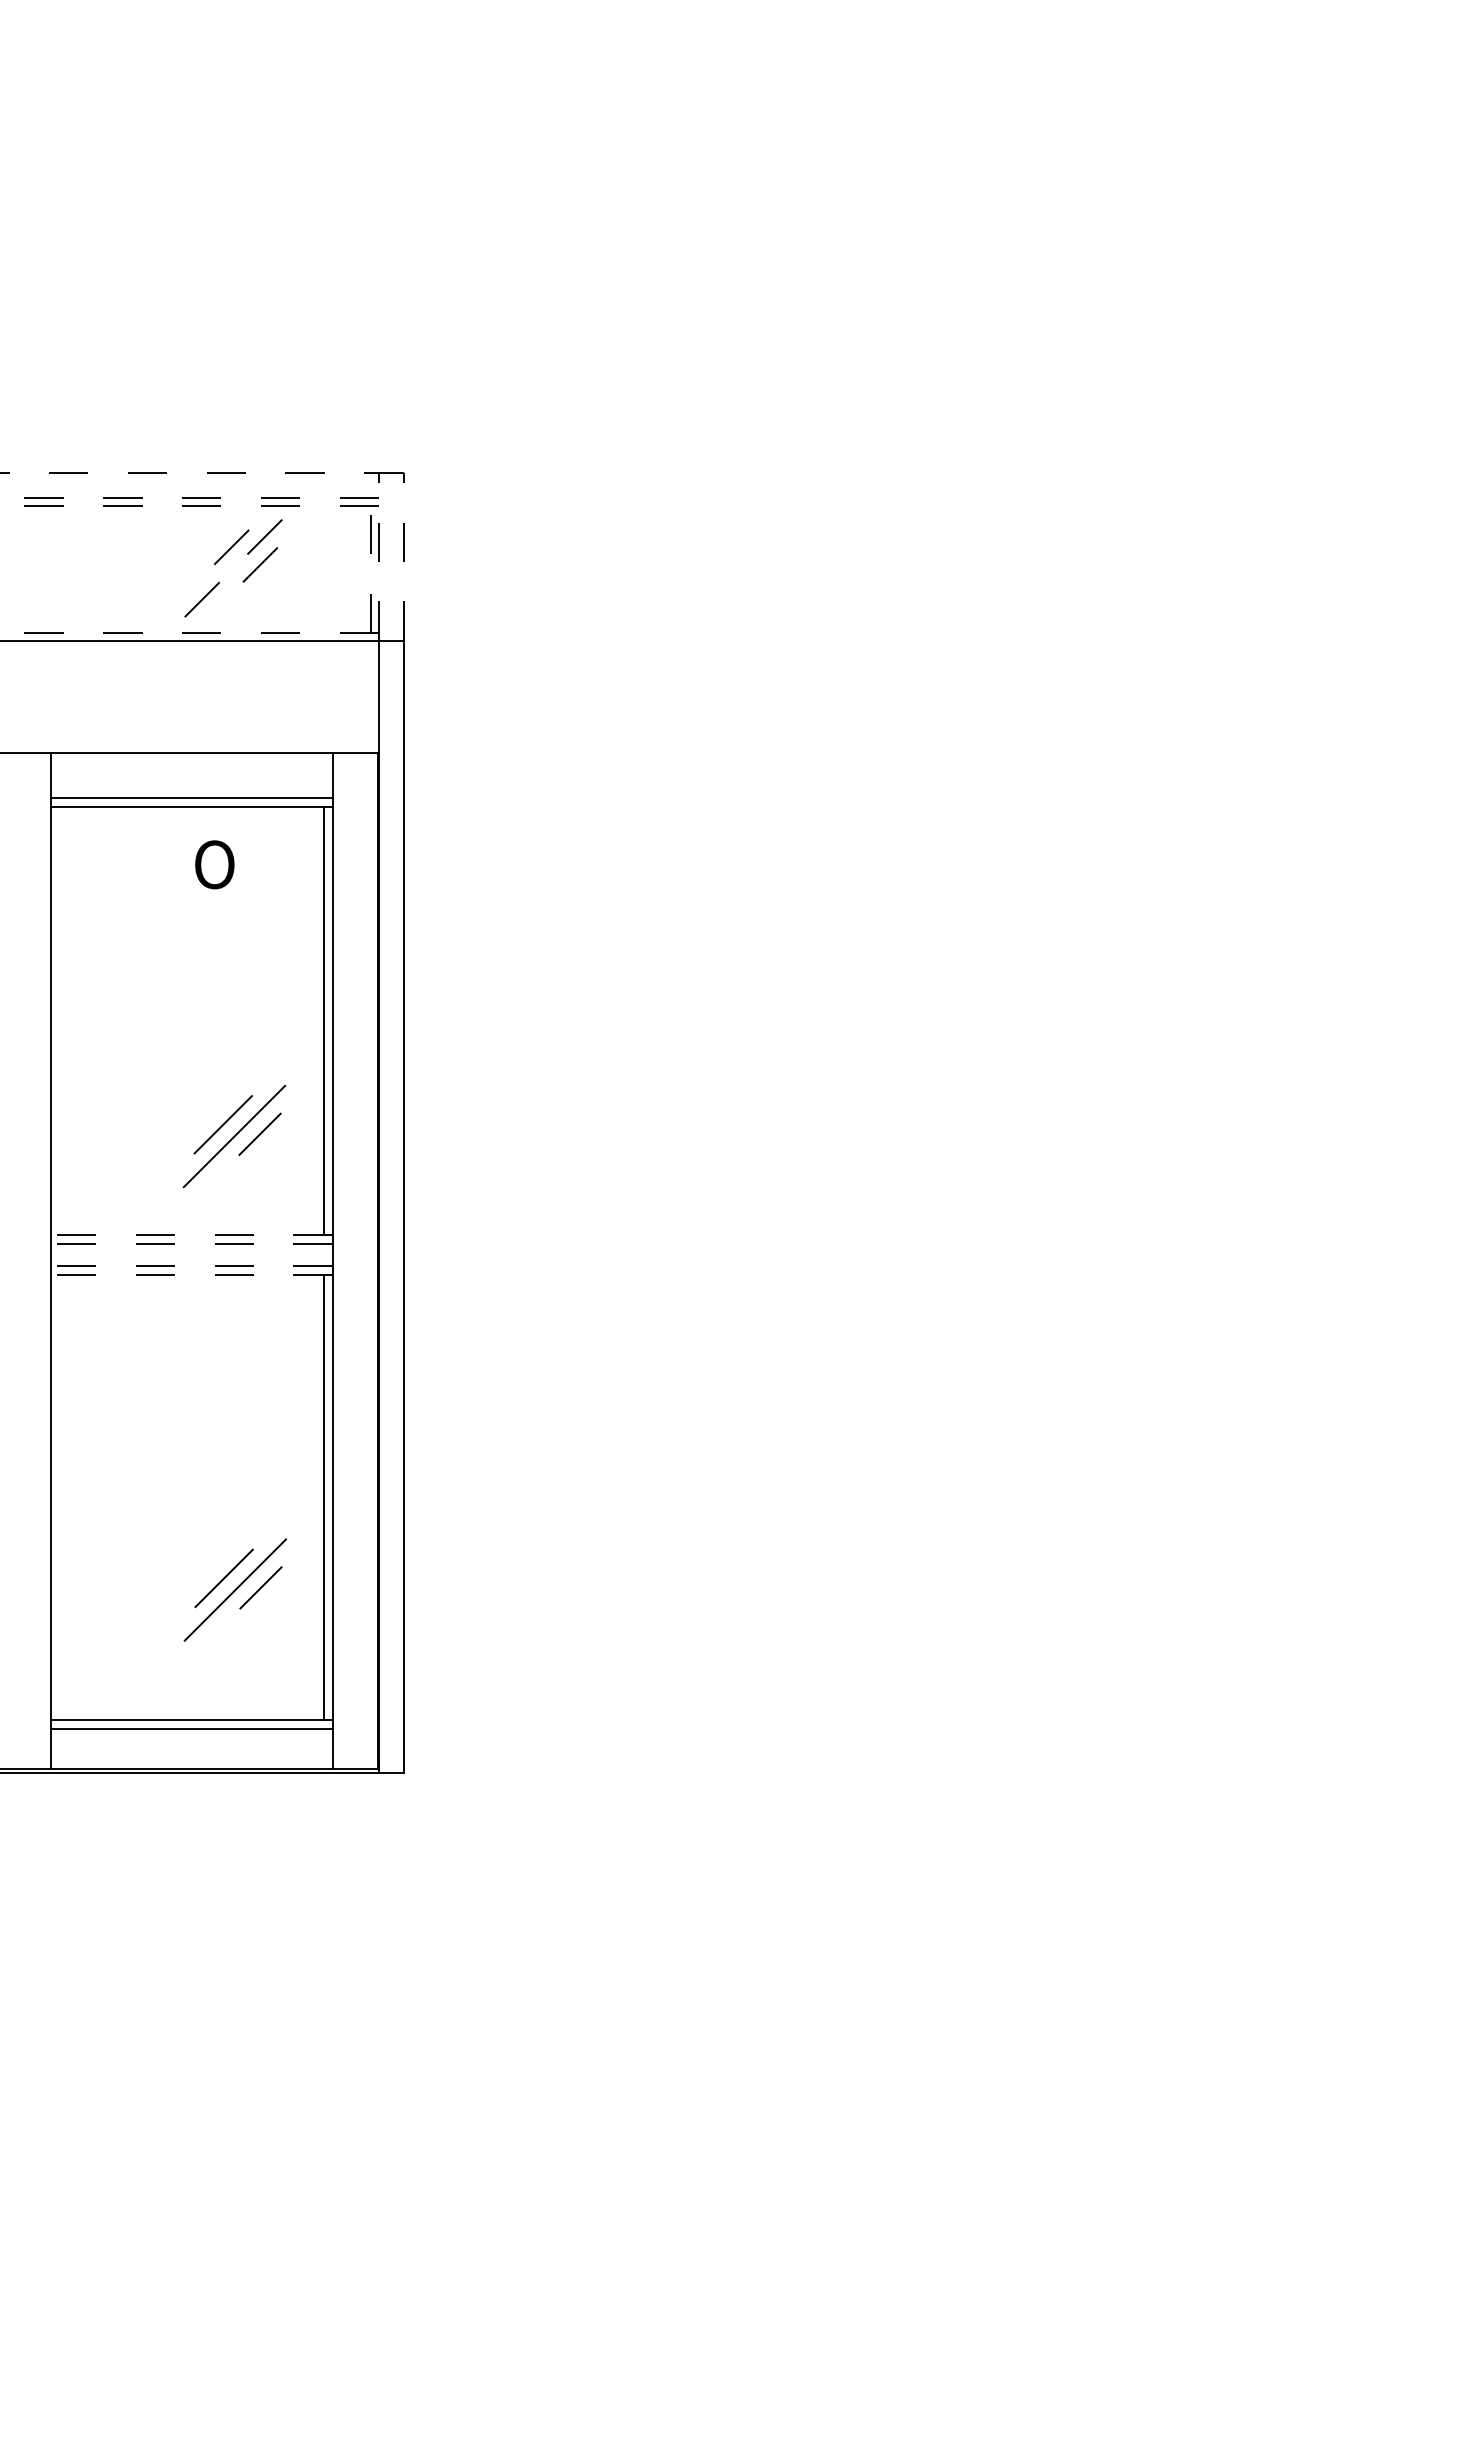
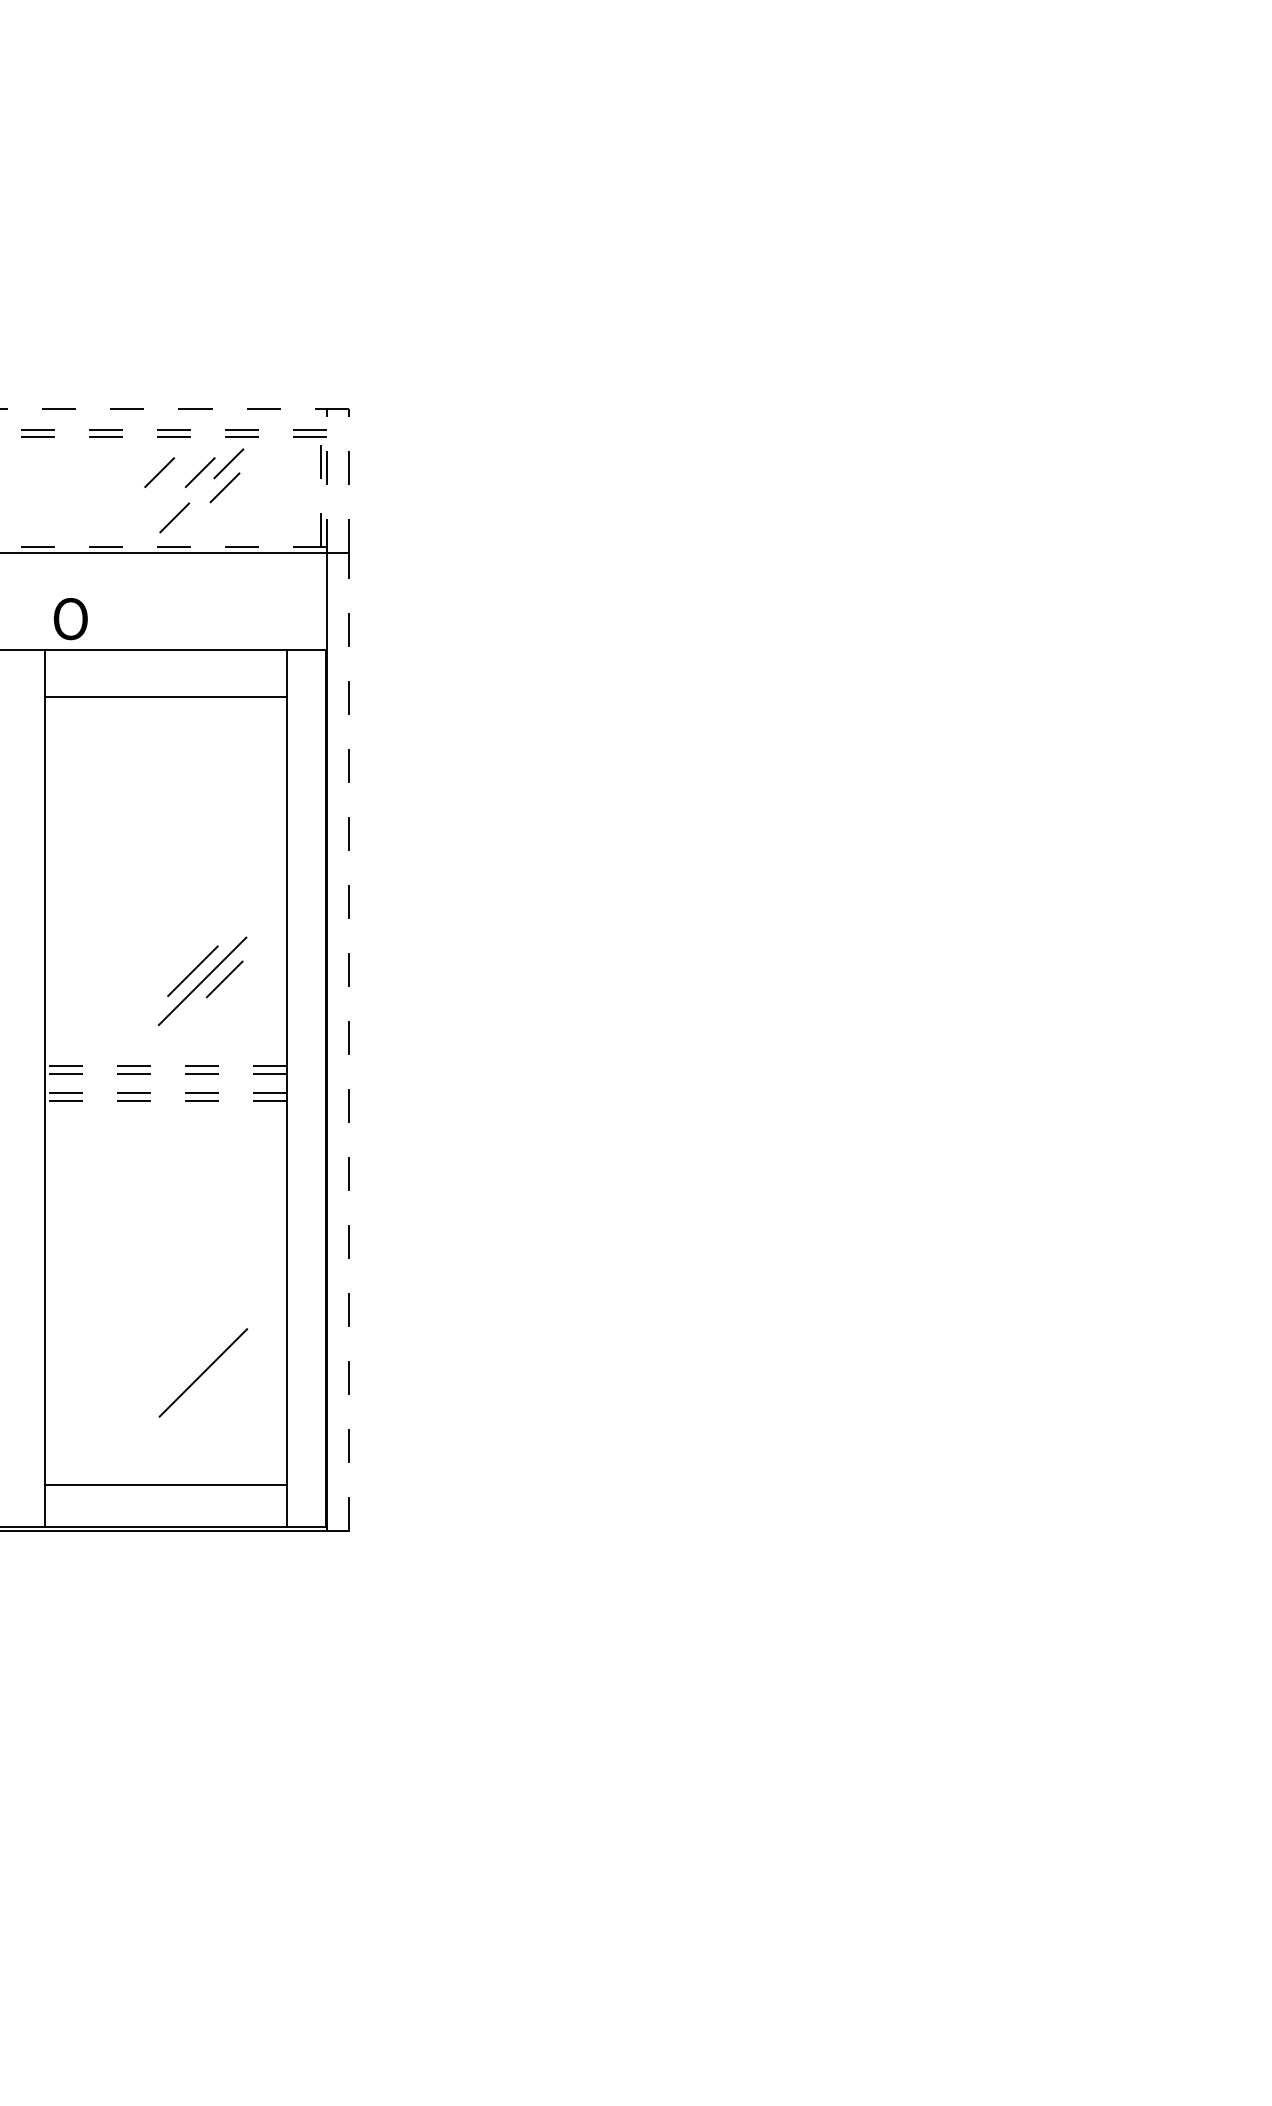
line: (184, 546) -> (159, 471), added
line: (191, 797) -> (165, 688), removed
text: (214, 864) -> (70, 618), moved
line: (323, 1020) -> (279, 881), removed
line: (403, 1206) -> (348, 1041), solid -> dashed
line: (323, 1496) -> (279, 1292), removed
line: (223, 1578) -> (193, 1362), removed
line: (260, 1587) -> (225, 1370), removed
line: (191, 1728) -> (165, 1492), removed

